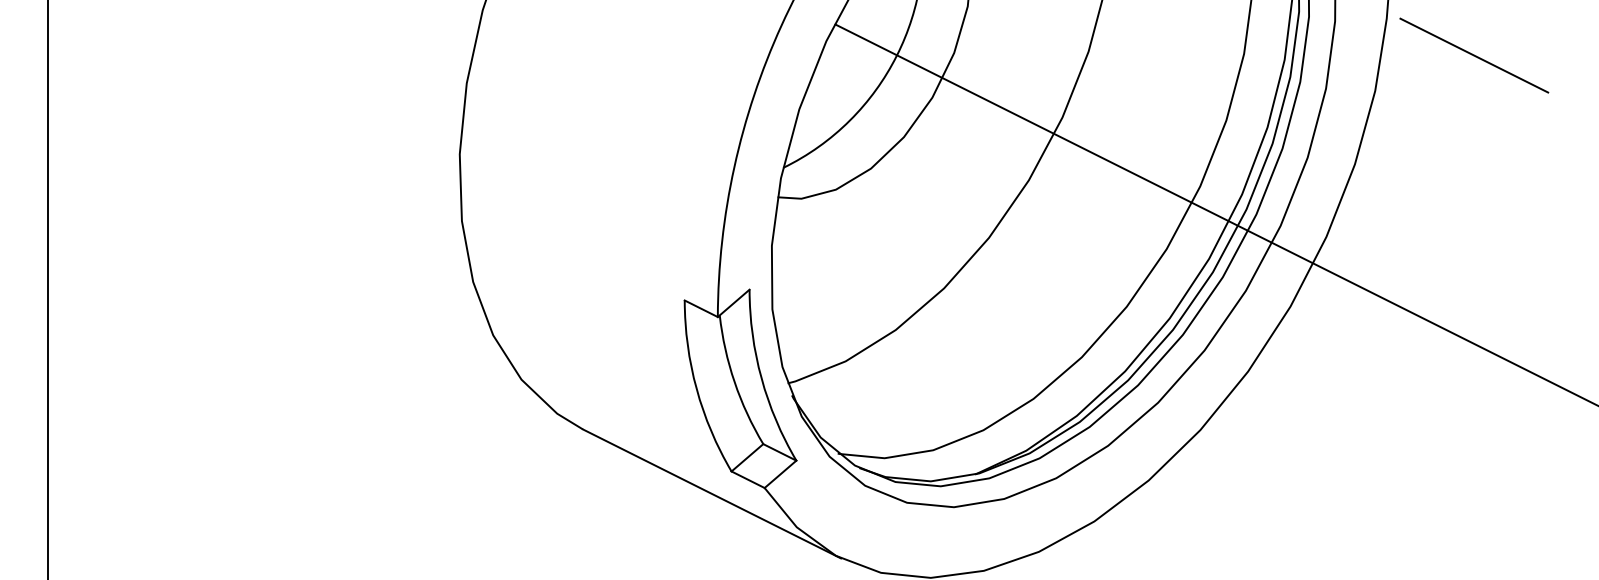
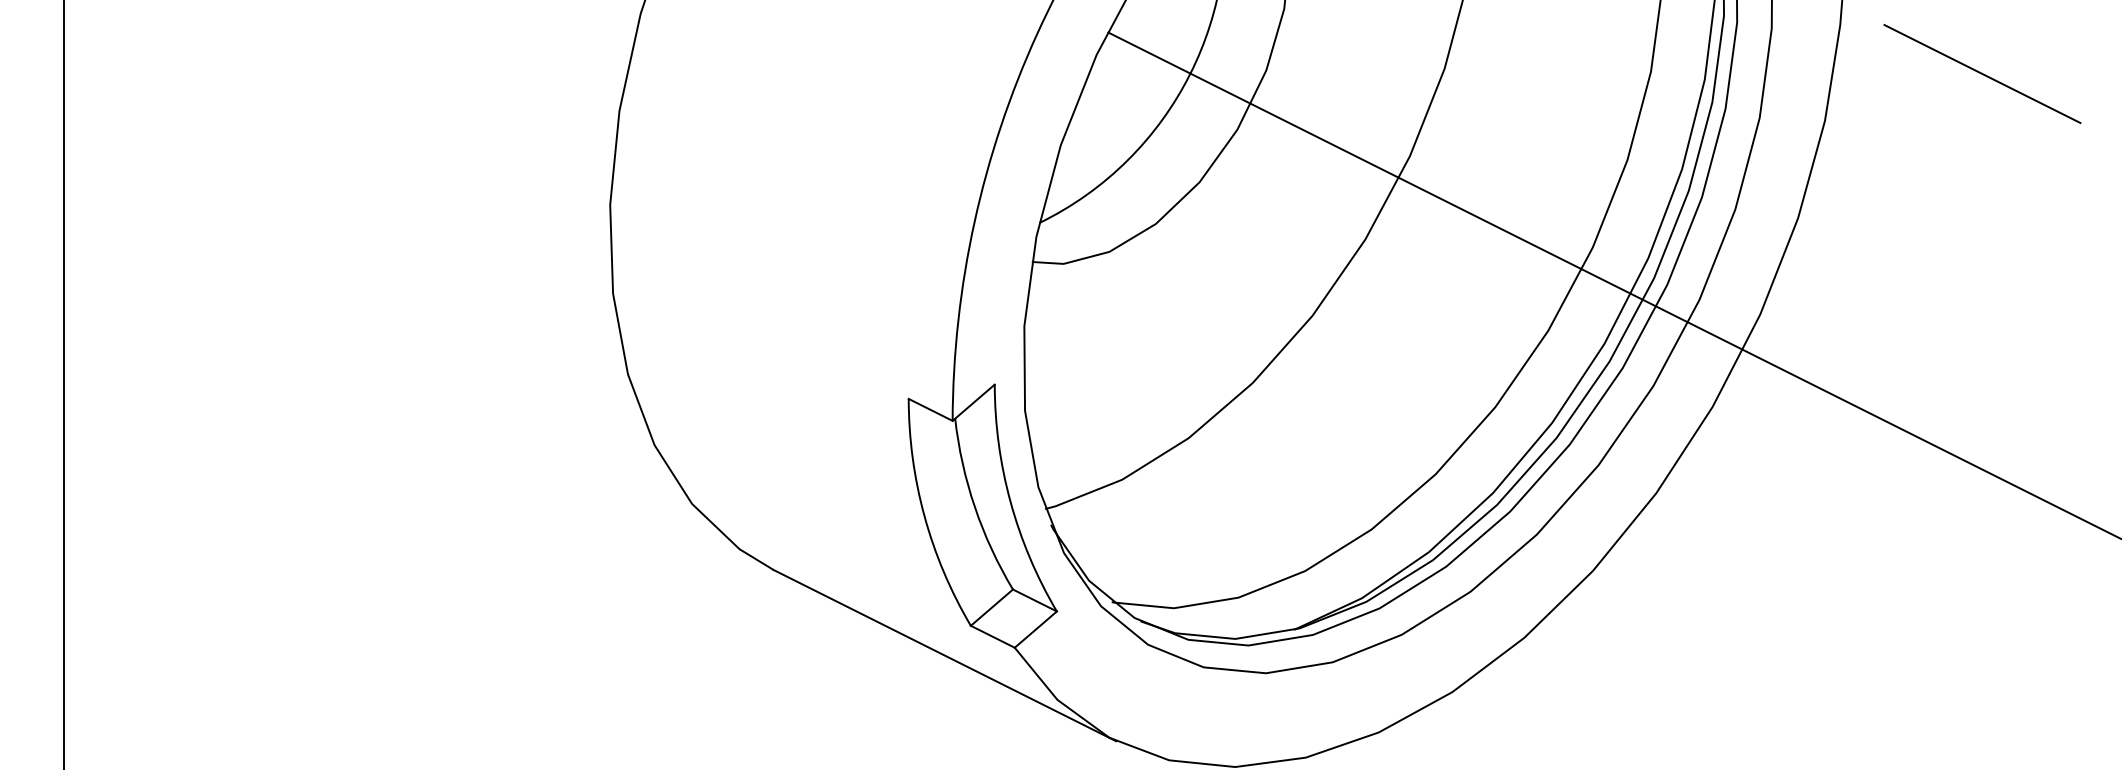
line: (1474, 55) -> (1982, 73), moved

